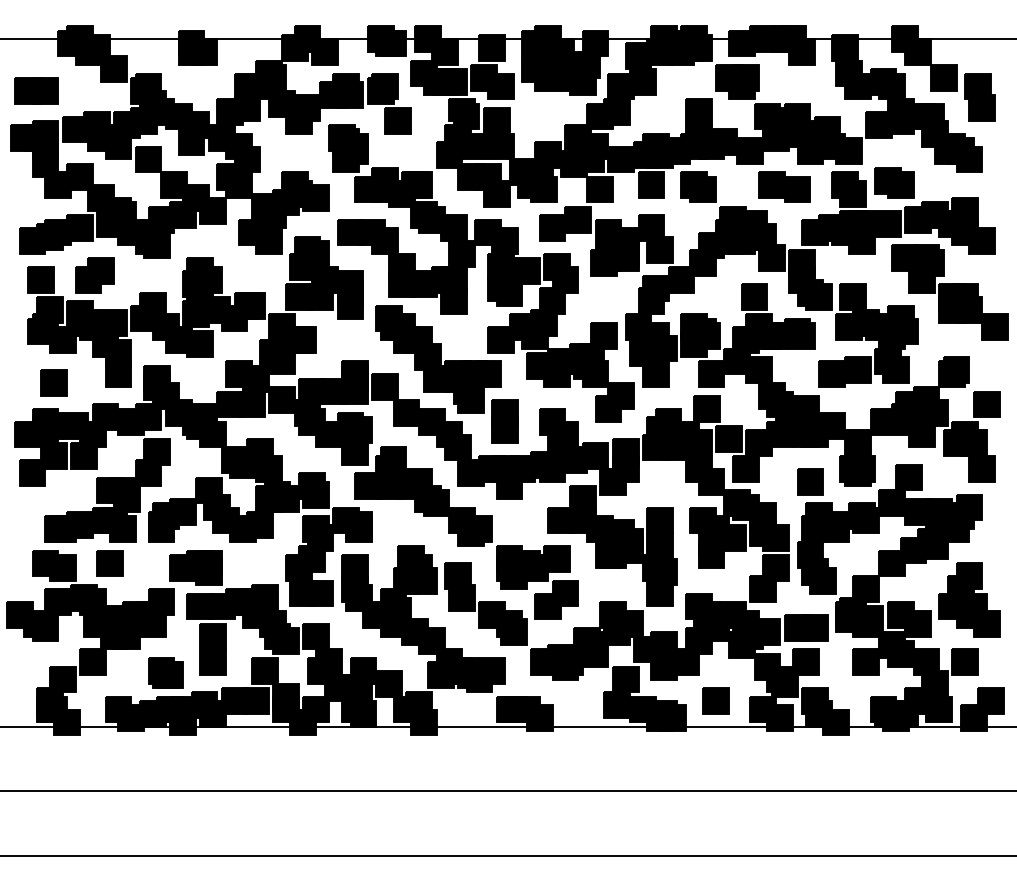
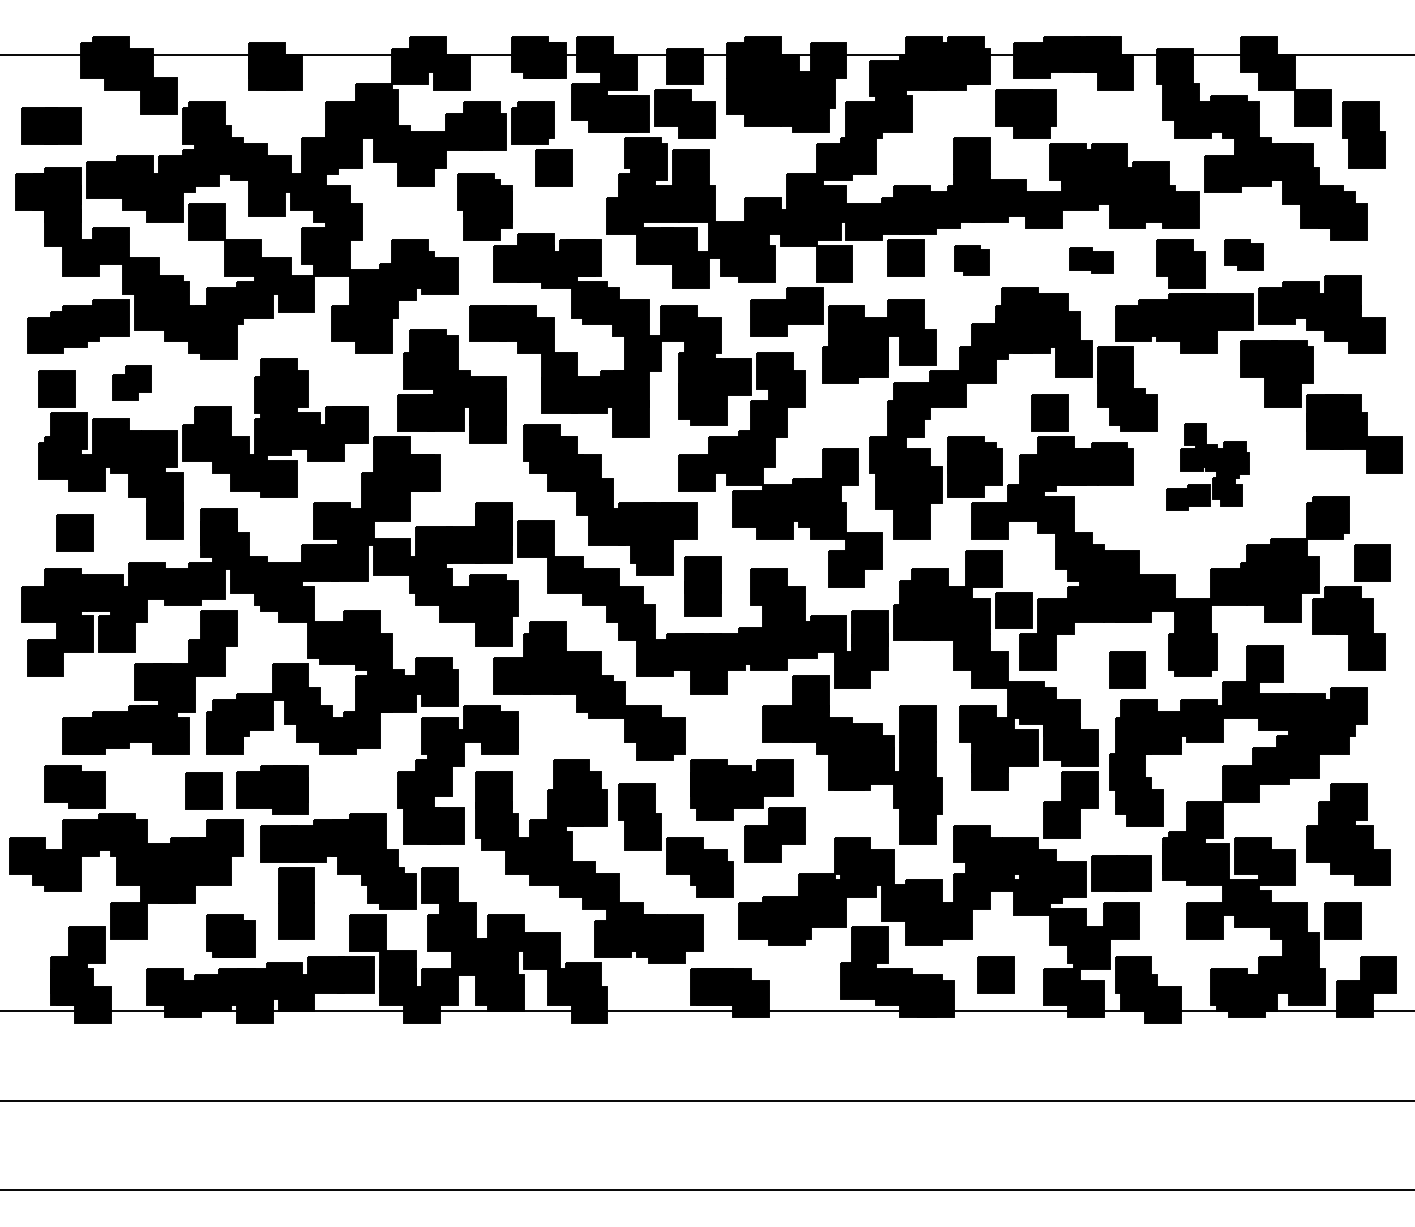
part: (893, 182) -> (1243, 254), size x0.7
part: (698, 187) -> (971, 260), size x0.7
part: (784, 187) -> (1091, 260), size x0.6
part: (94, 274) -> (131, 382), size x0.7
part: (867, 335) -> (1207, 466), size x0.6
part: (109, 563) -> (203, 790), moved

